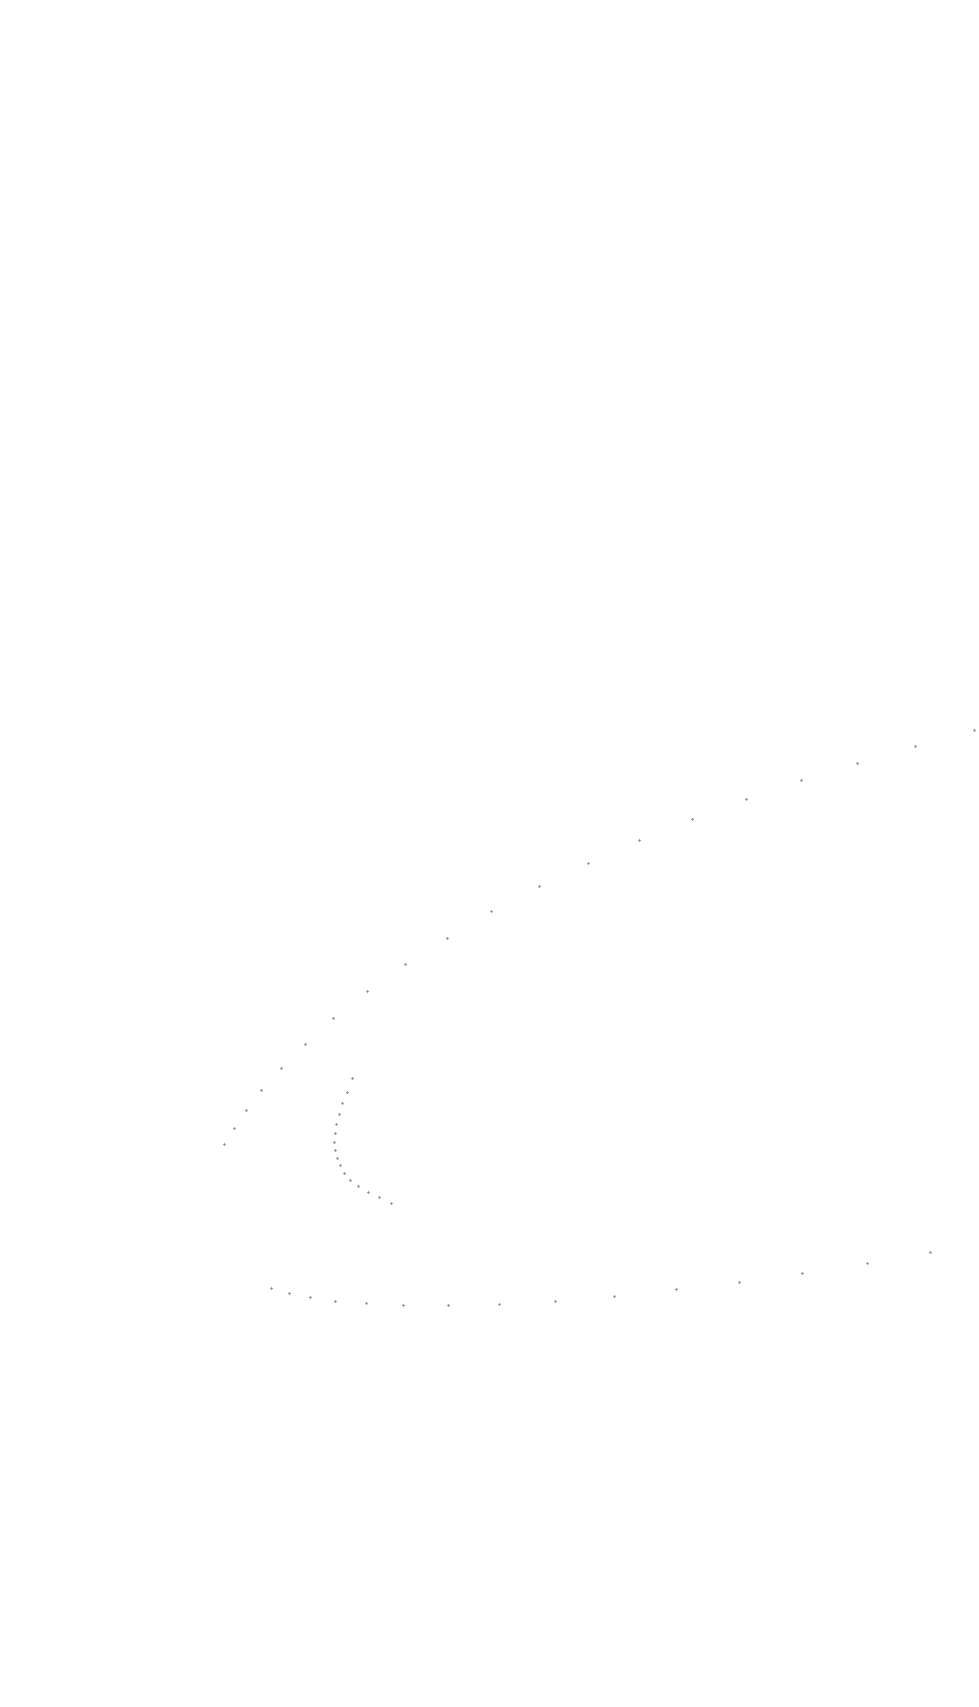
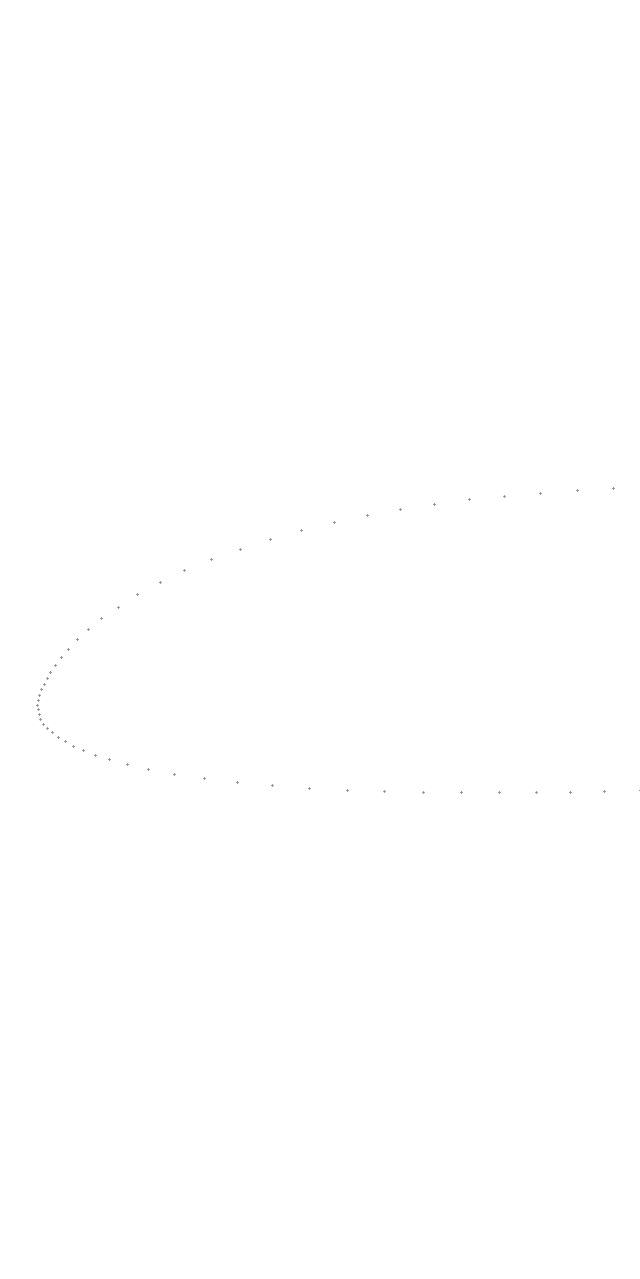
part: (337, 1142) -> (39, 700), moved

